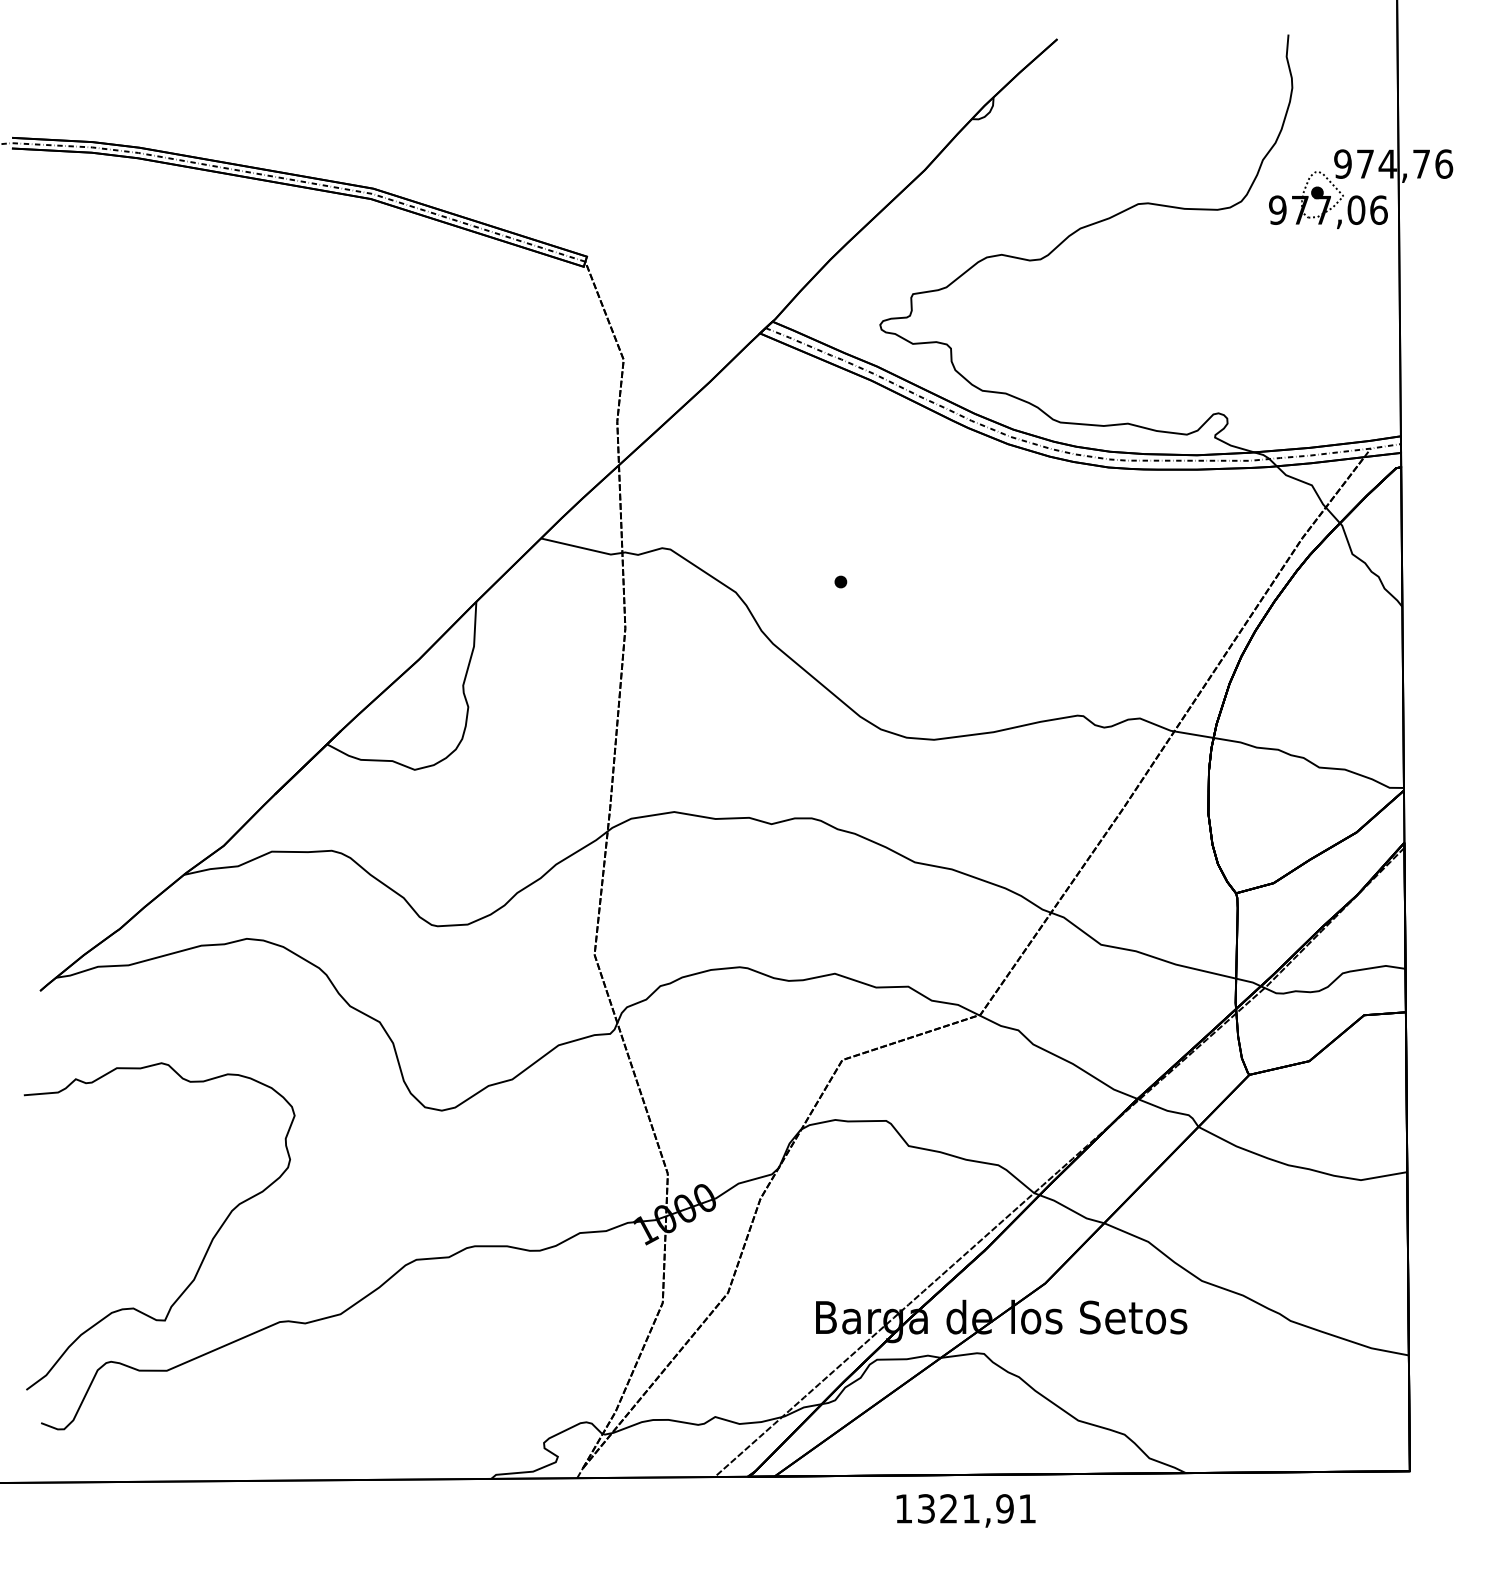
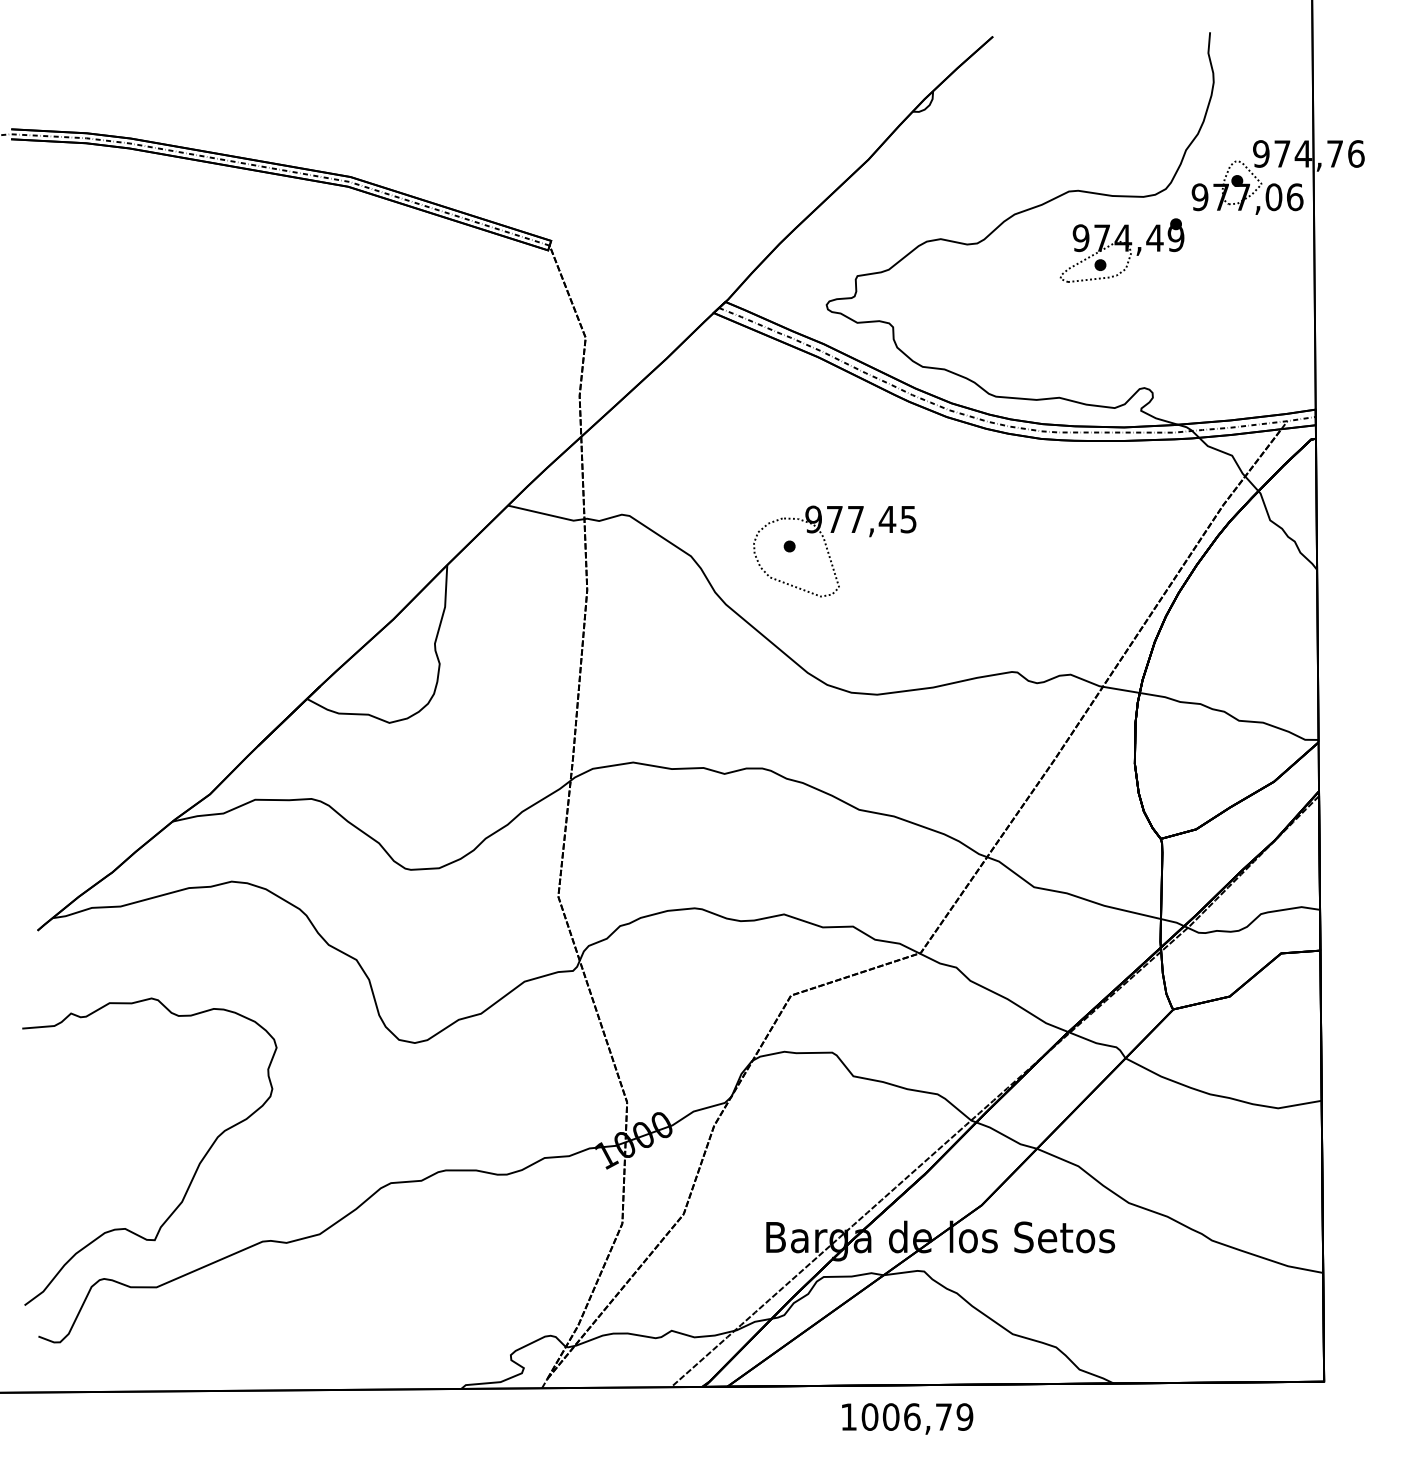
part: (1194, 266) -> (1121, 250), added
part: (888, 587) -> (834, 551), added
text: (976, 1508) -> (917, 1416), 1321,91 -> 1006,79

